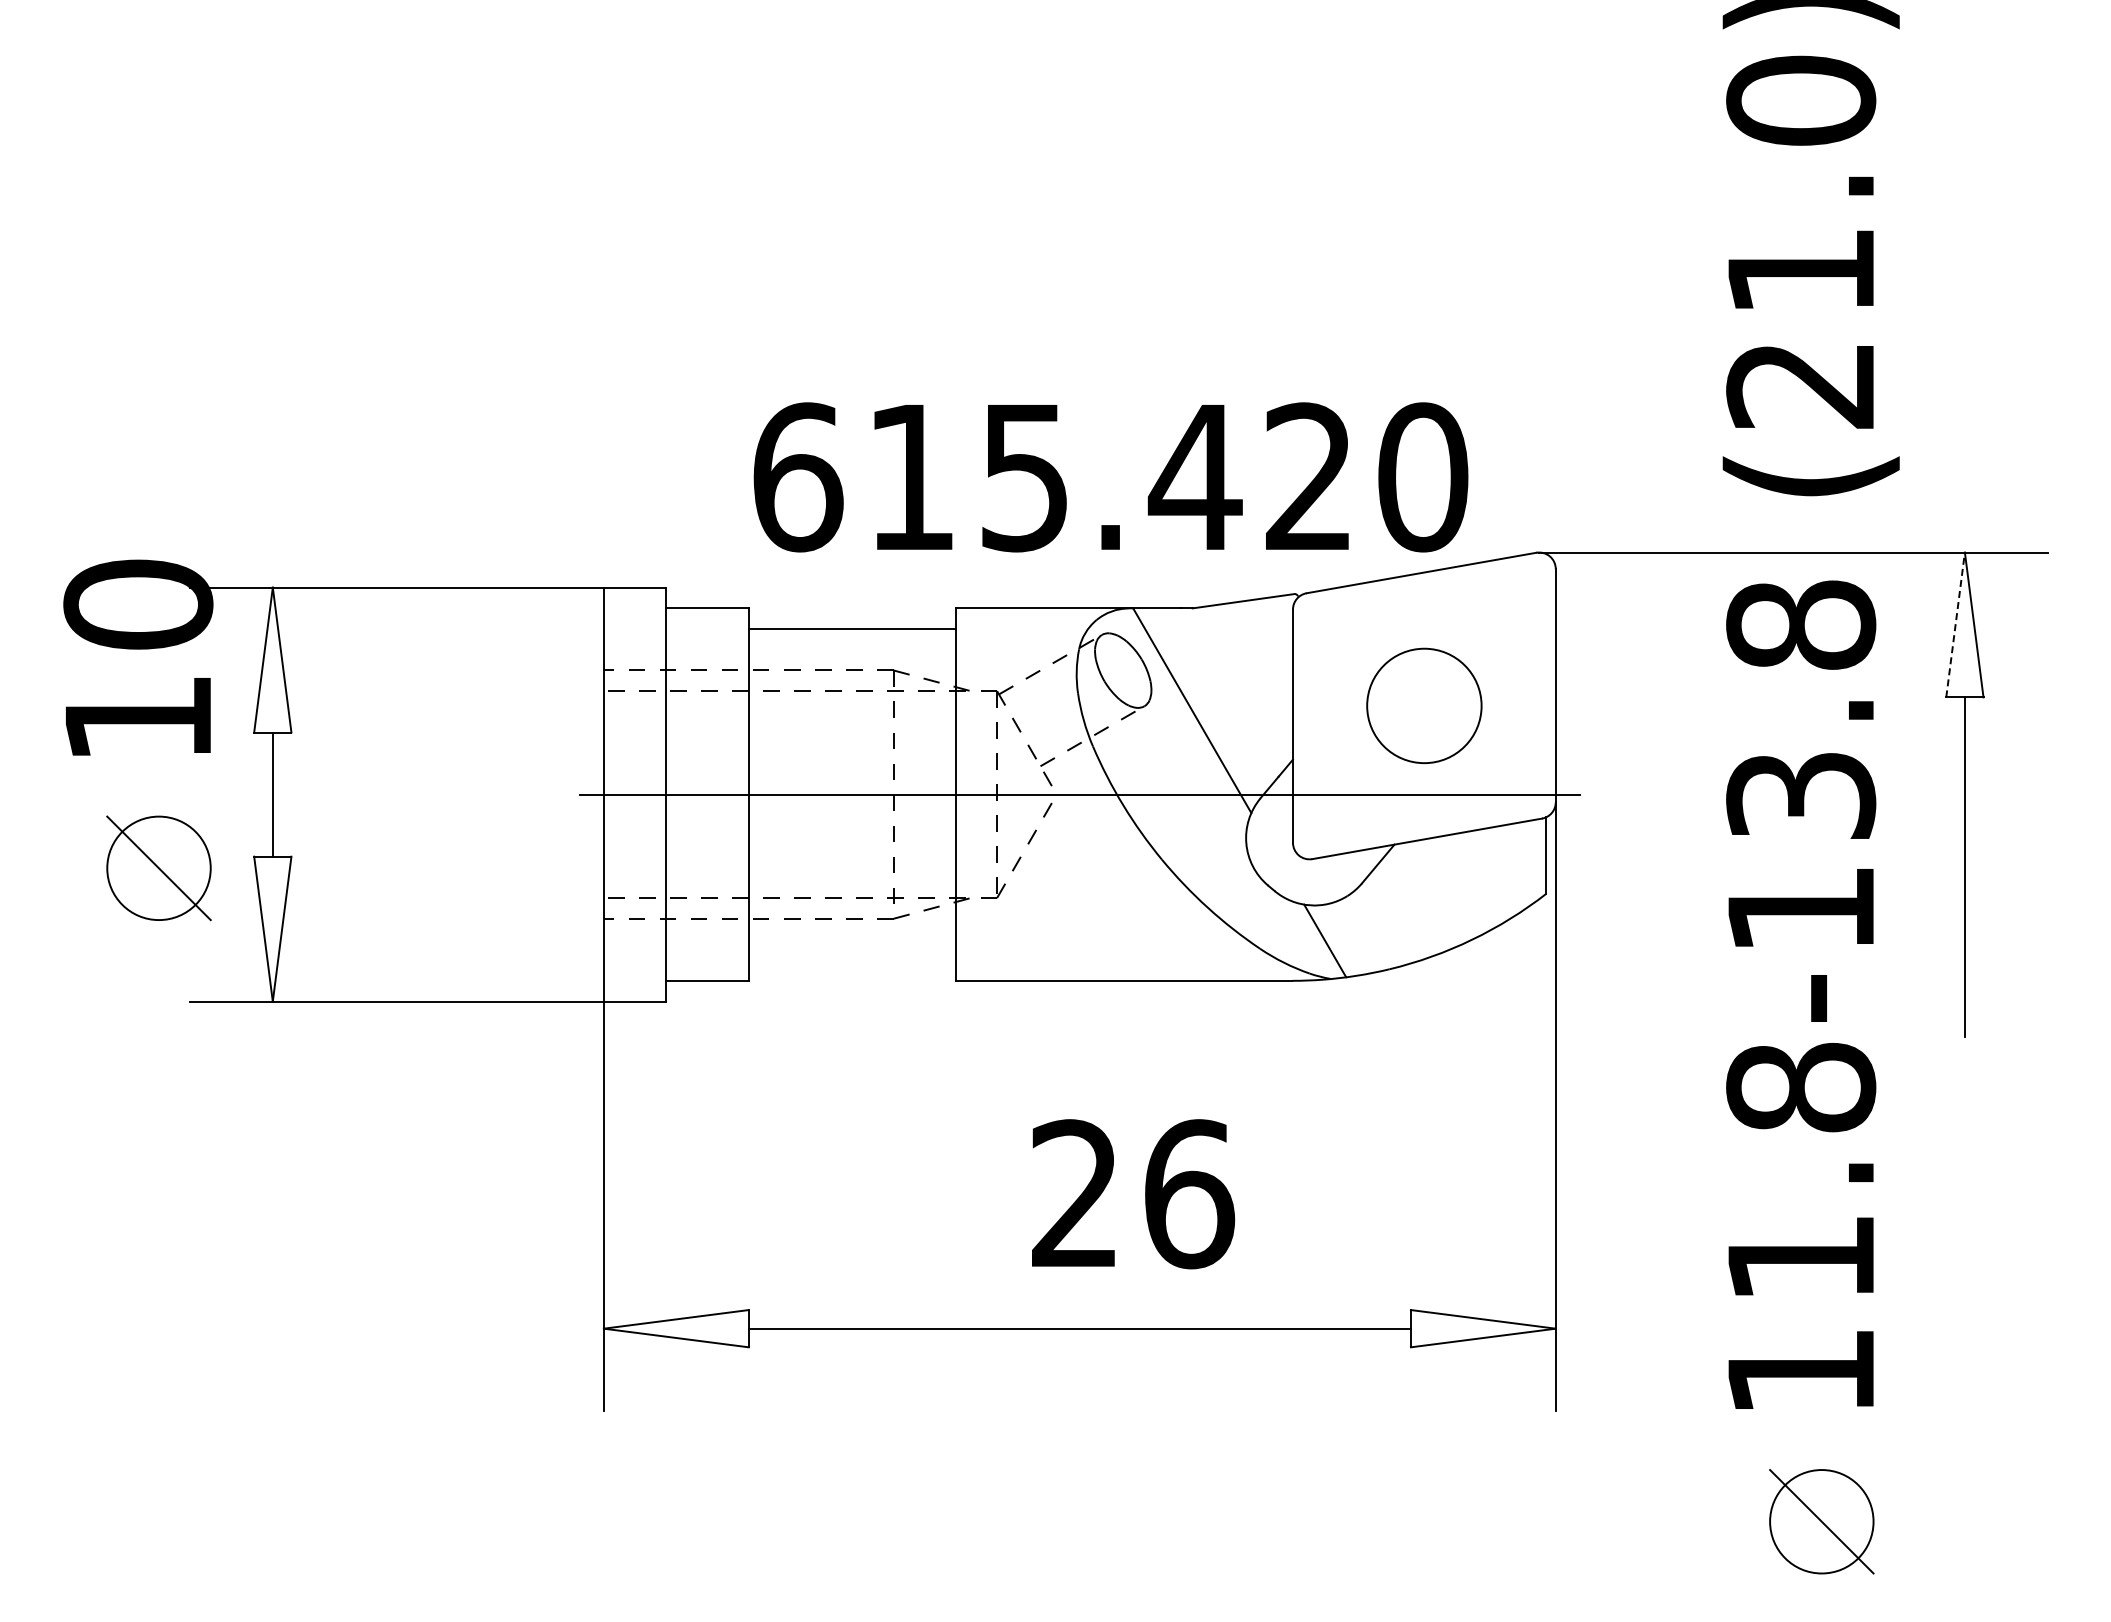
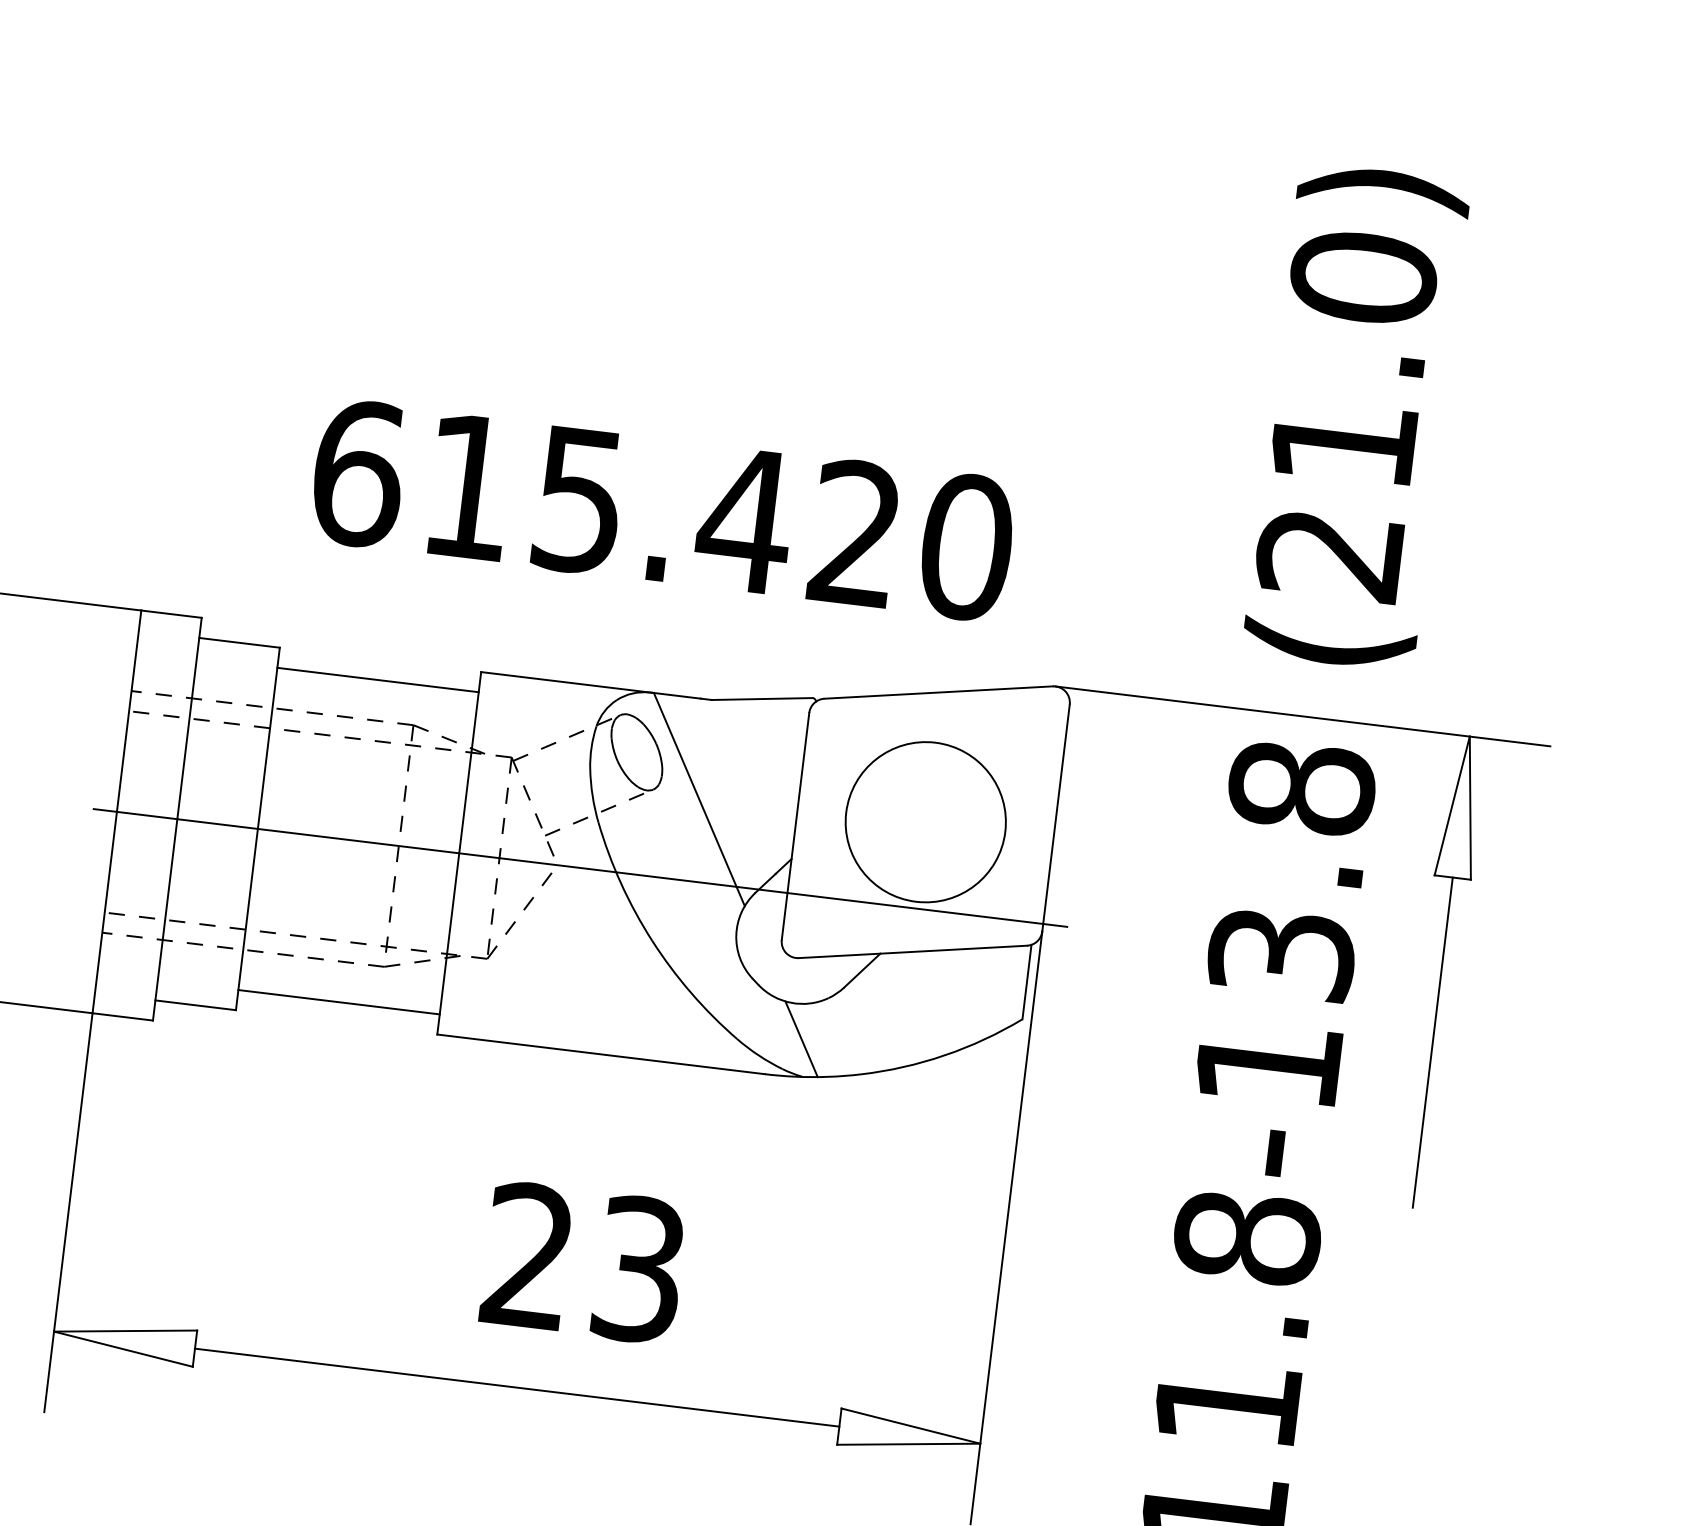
text: (1110, 477) -> (662, 510), moved
line: (1955, 624) -> (1452, 805), dashed -> solid
circle: (1424, 705) -> (925, 821), size x1.43
line: (851, 960) -> (338, 1002), added
text: (1190, 1194) -> (640, 1270), 26 -> 23

